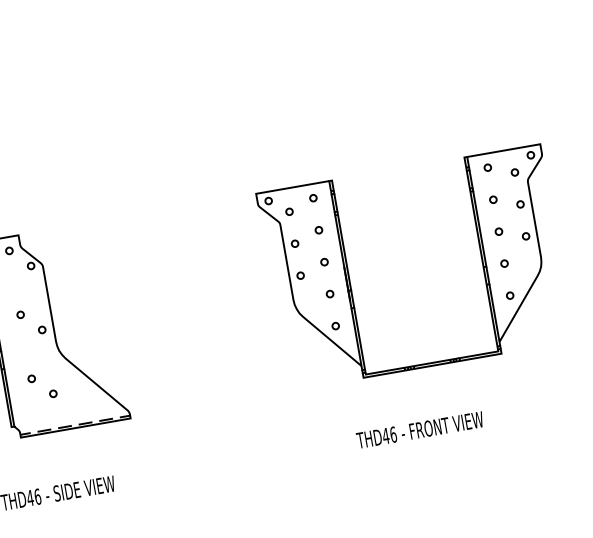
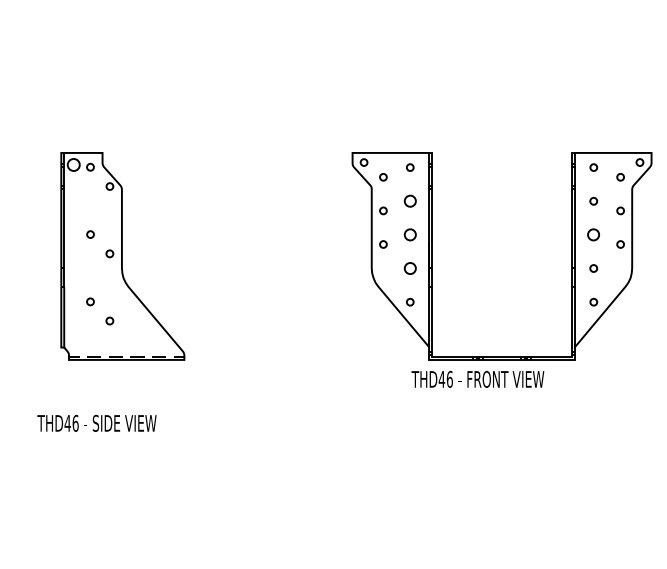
circle: (318, 230) -> (409, 201), size x1.6
circle: (498, 231) -> (593, 234), size x1.6
circle: (323, 261) -> (409, 234), size x1.6
circle: (329, 294) -> (409, 268), size x1.6
text: (419, 429) -> (477, 378), moved

